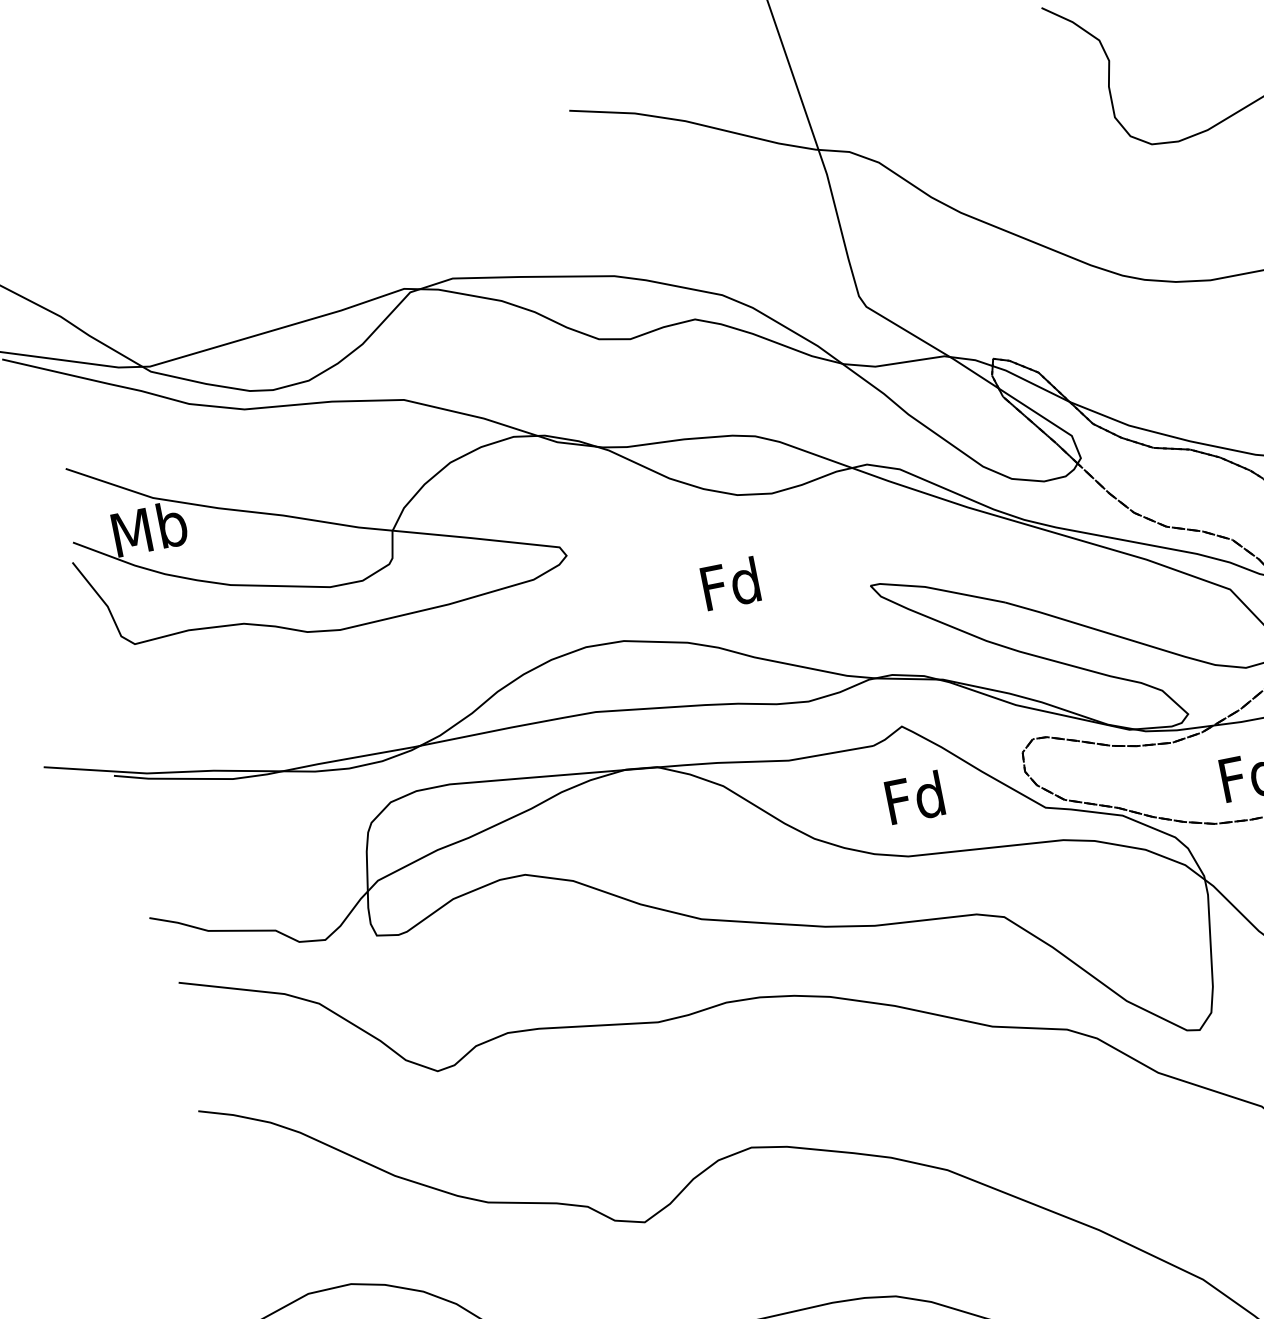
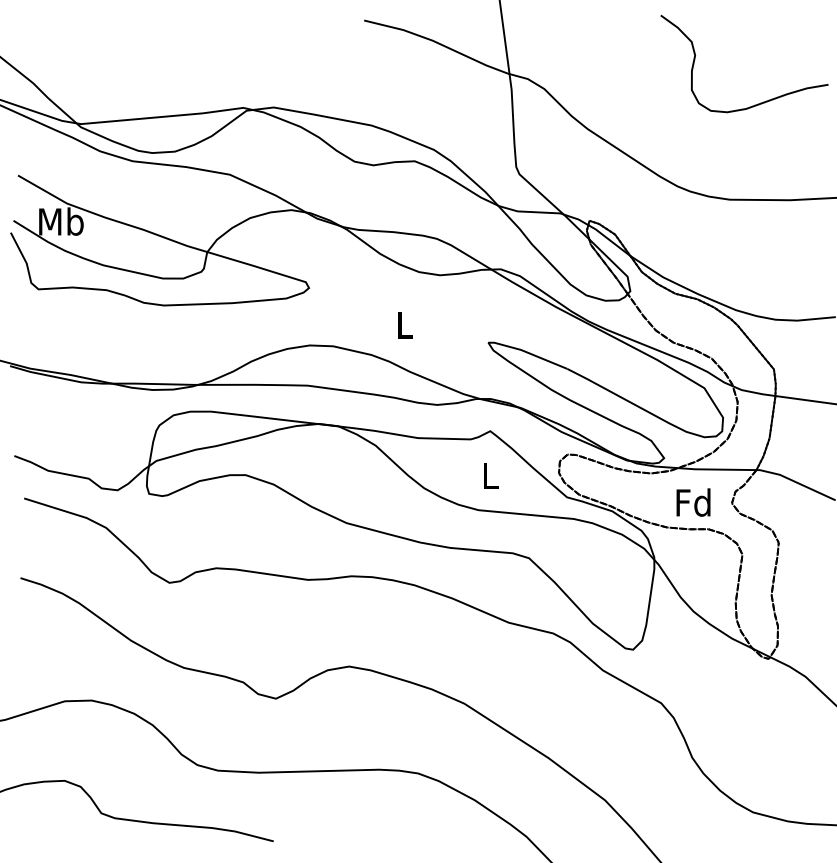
text: (730, 583) -> (404, 324), Fd -> L
text: (914, 797) -> (489, 475), Fd -> L

